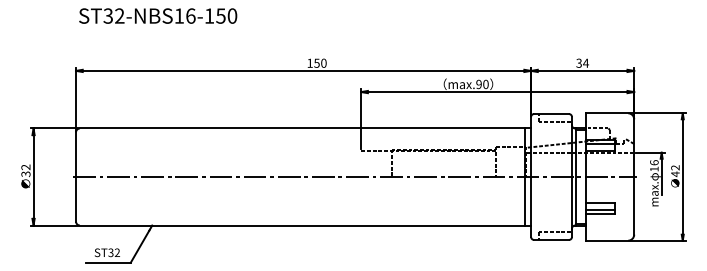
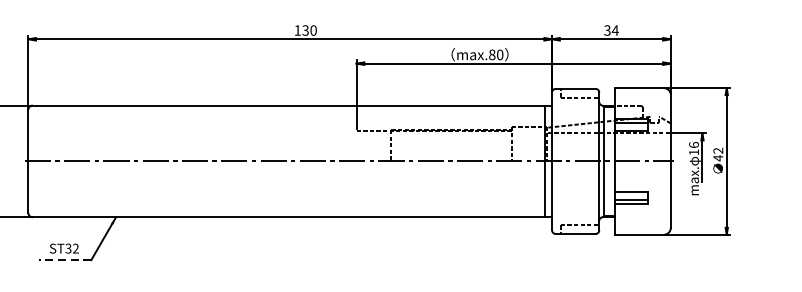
text: (316, 62) -> (305, 29), 150 -> 130
text: (478, 84) -> (491, 54), max.90 -> max.80
line: (108, 262) -> (65, 259), solid -> dashed

